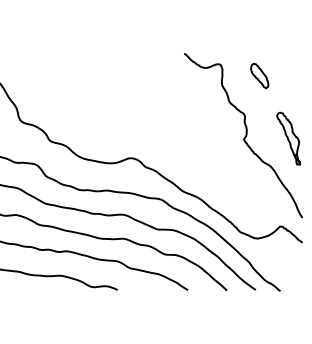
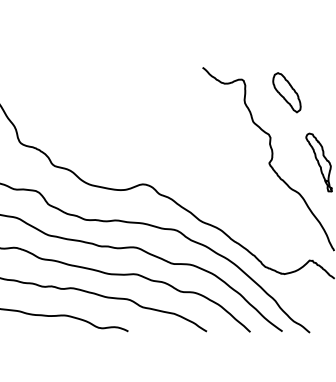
part: (259, 75) -> (286, 92), size x1.43

